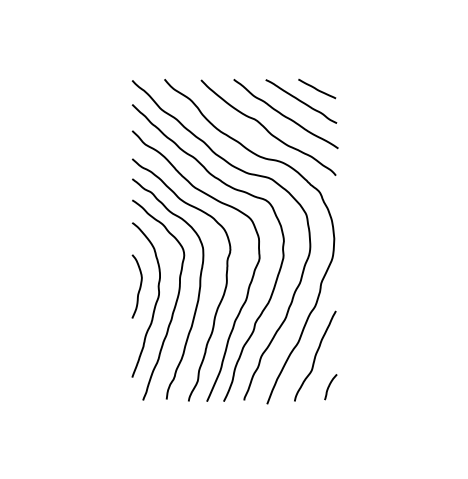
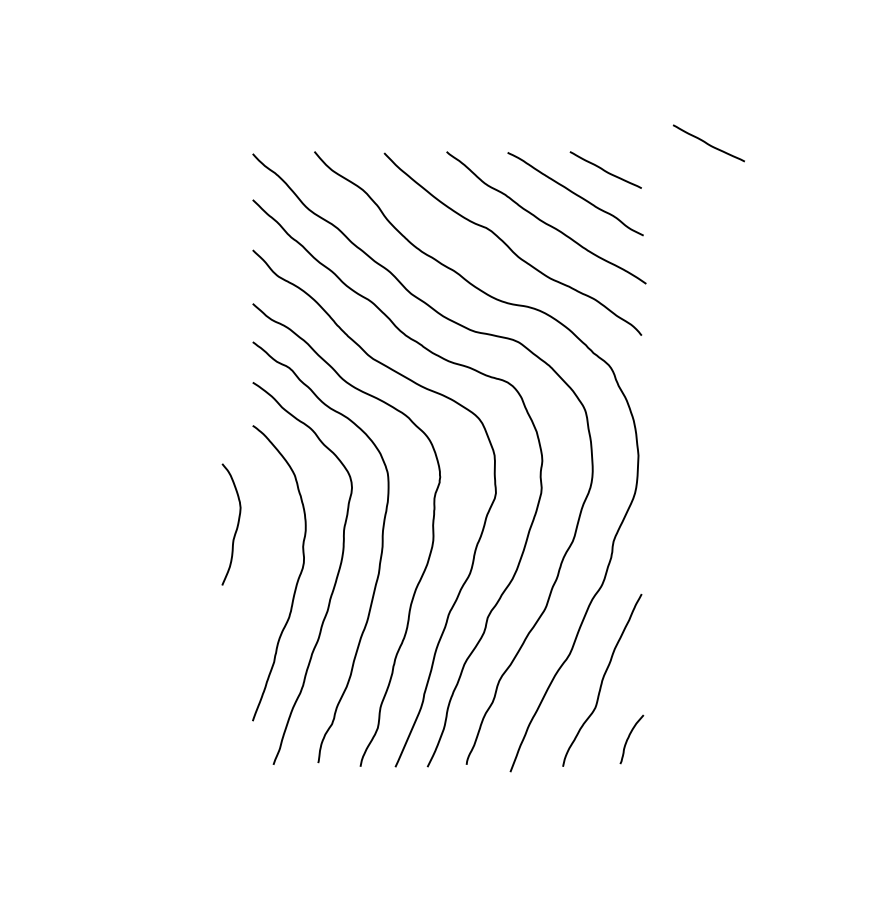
line: (371, 75) -> (709, 144), added
curve: (139, 286) -> (236, 524), moved

